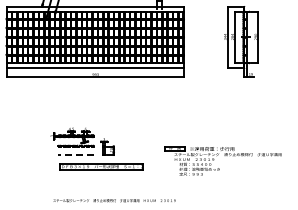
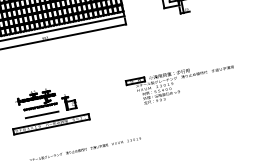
line: (76, 155) -> (42, 115), dashed -> solid
part: (222, 160) -> (180, 82), moved
part: (101, 166) -> (51, 123), moved

